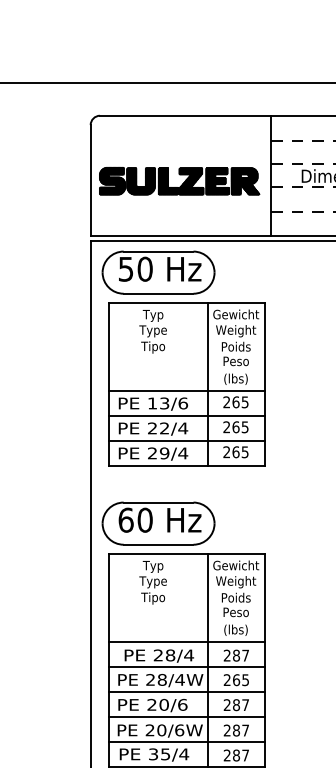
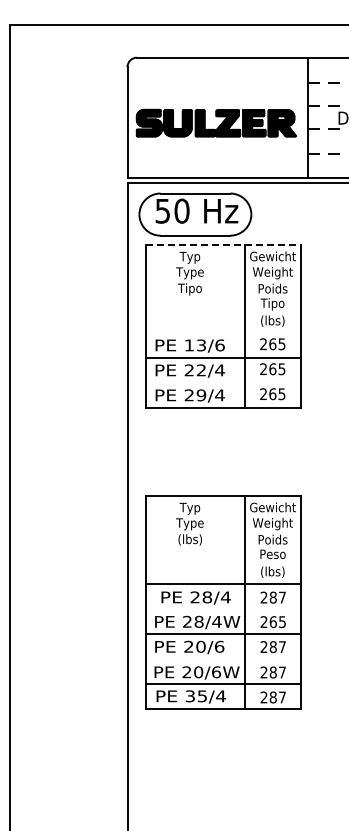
line: (186, 303) -> (223, 245), solid -> dashed
text: (235, 362) -> (272, 304), Peso -> Tipo
line: (186, 390) -> (223, 332), removed
line: (186, 440) -> (223, 382), removed
part: (158, 523) -> (195, 465), removed
text: (152, 598) -> (189, 540), Tipo -> (lbs)
line: (186, 666) -> (223, 608), removed
line: (186, 716) -> (223, 658), removed

